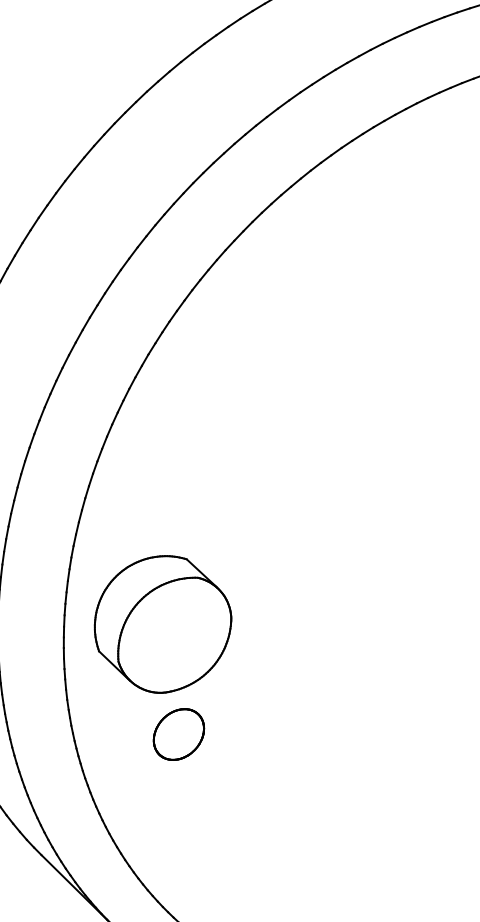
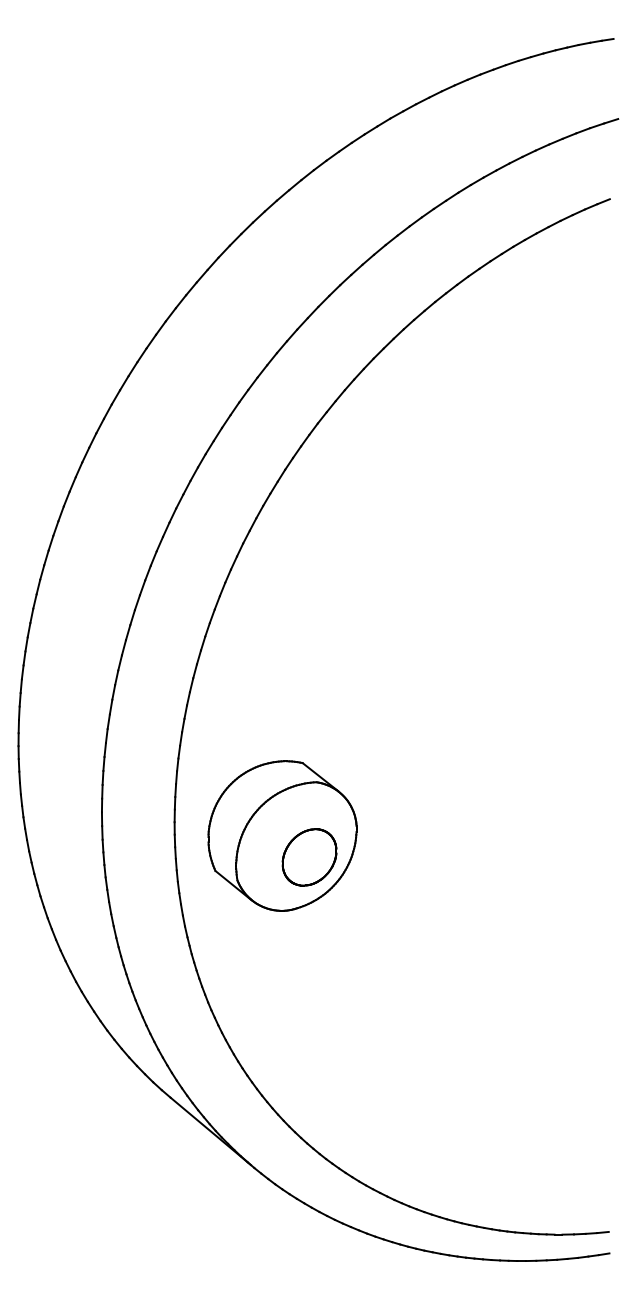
part: (178, 734) -> (309, 857), moved

